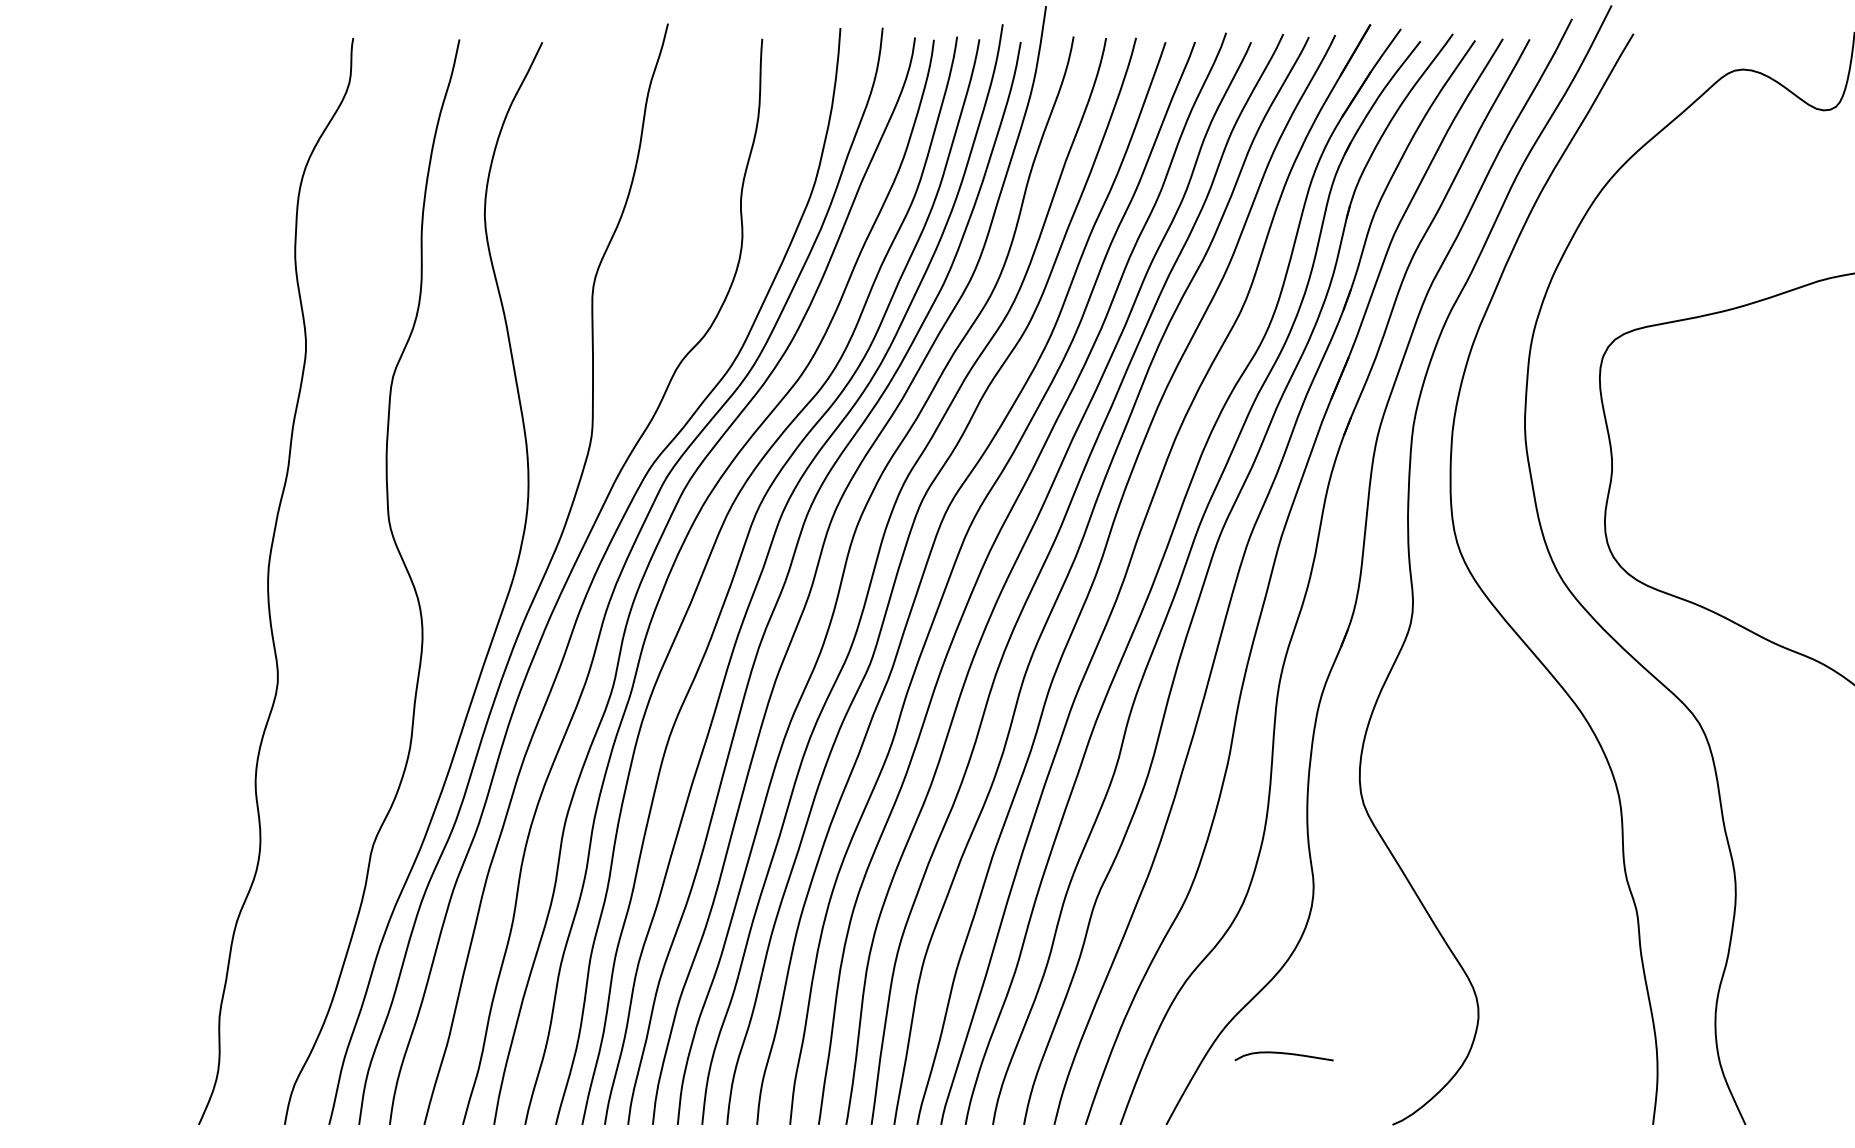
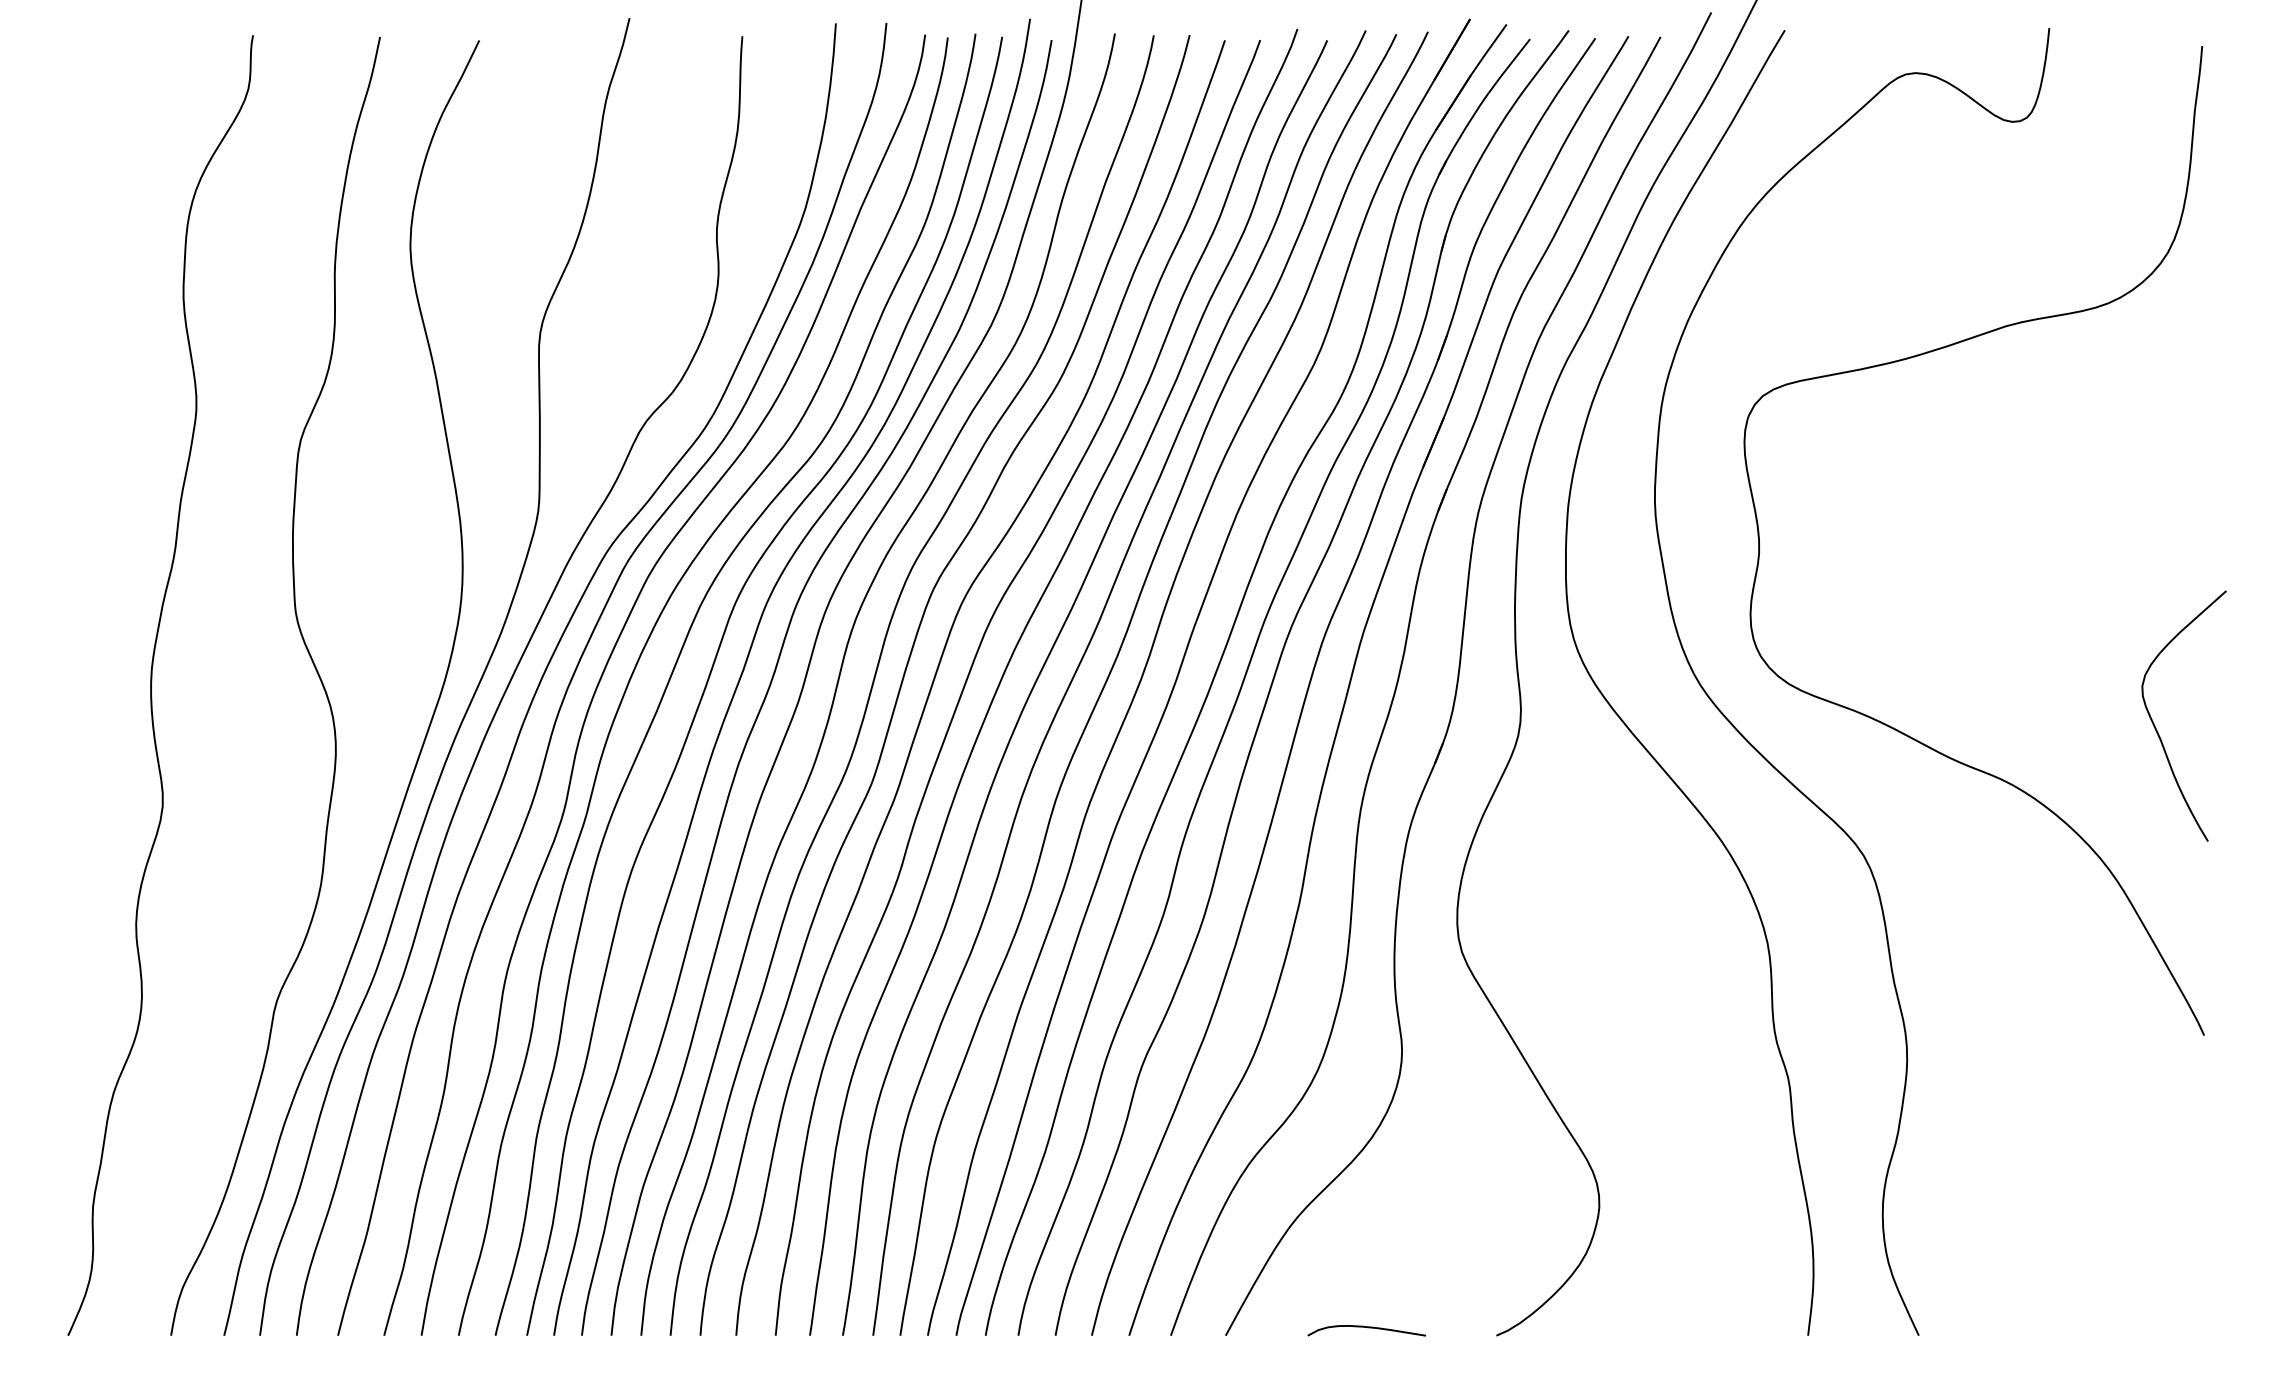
curve: (1284, 1054) -> (1367, 1328), moved

